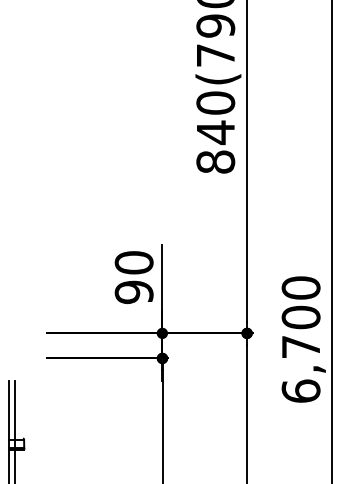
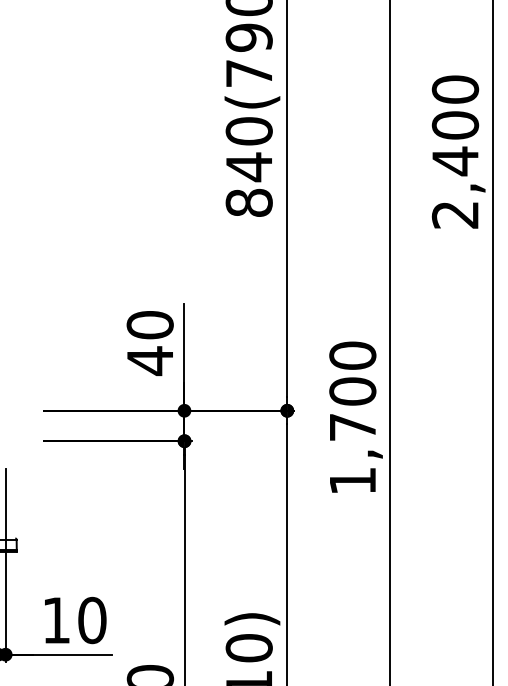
text: (133, 292) -> (149, 361), 90 -> 40
text: (300, 390) -> (352, 480), 6,700 -> 1,700

